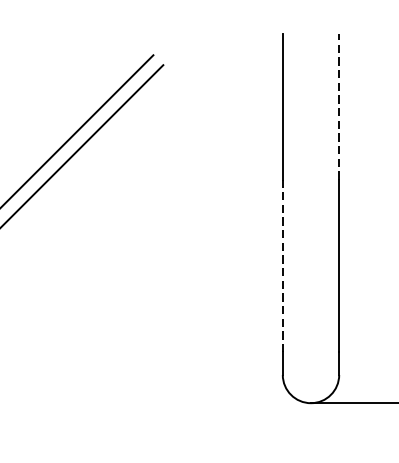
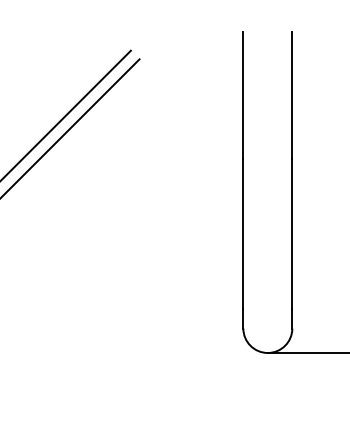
line: (339, 105) -> (292, 94), dashed -> solid
line: (282, 266) -> (243, 234), dashed -> solid

